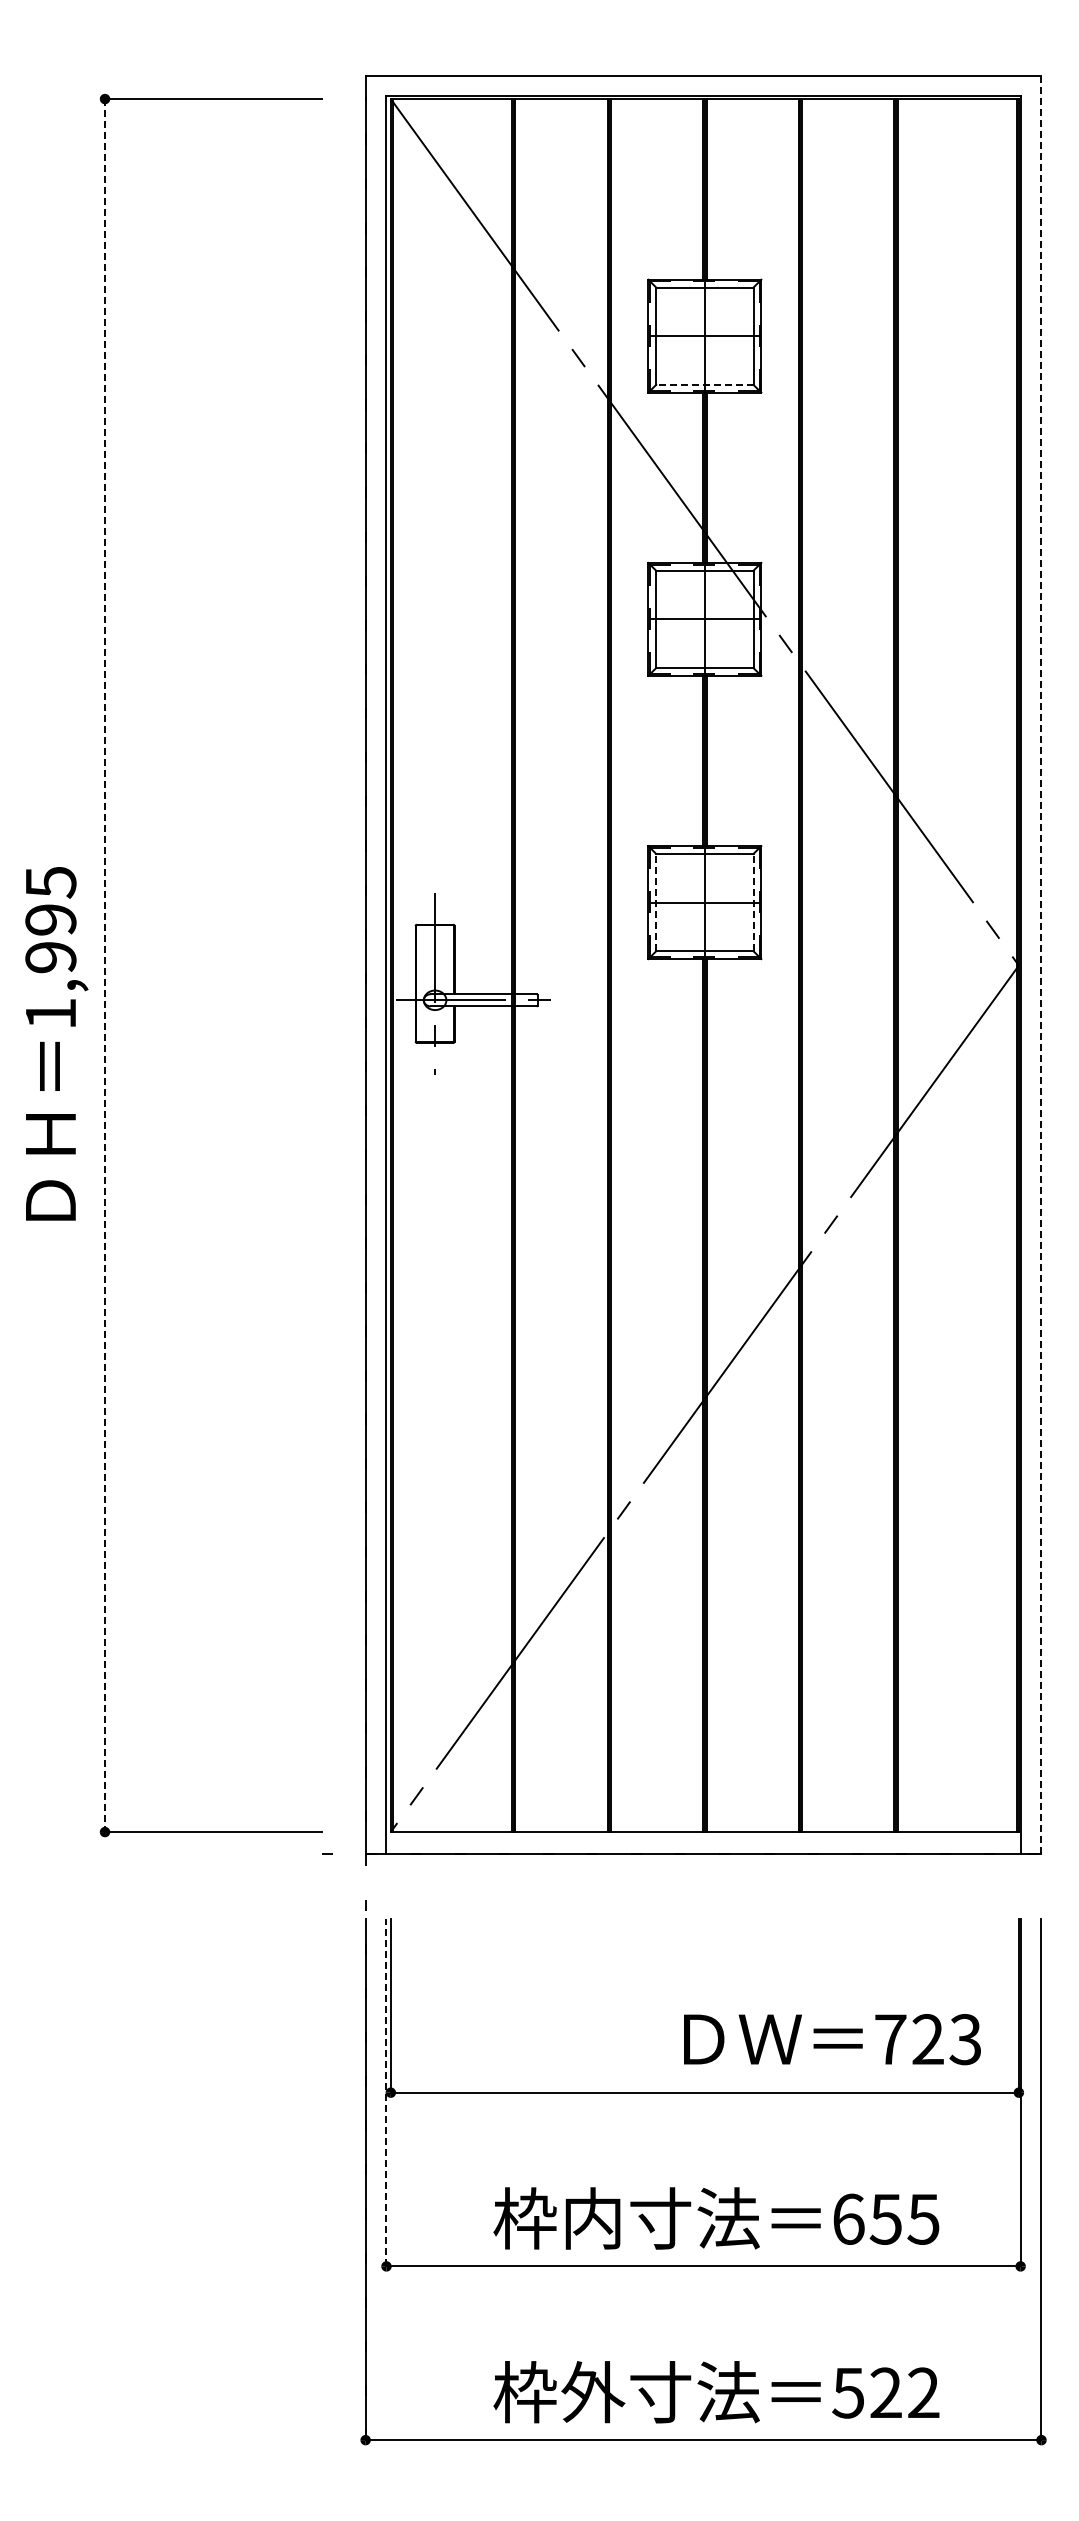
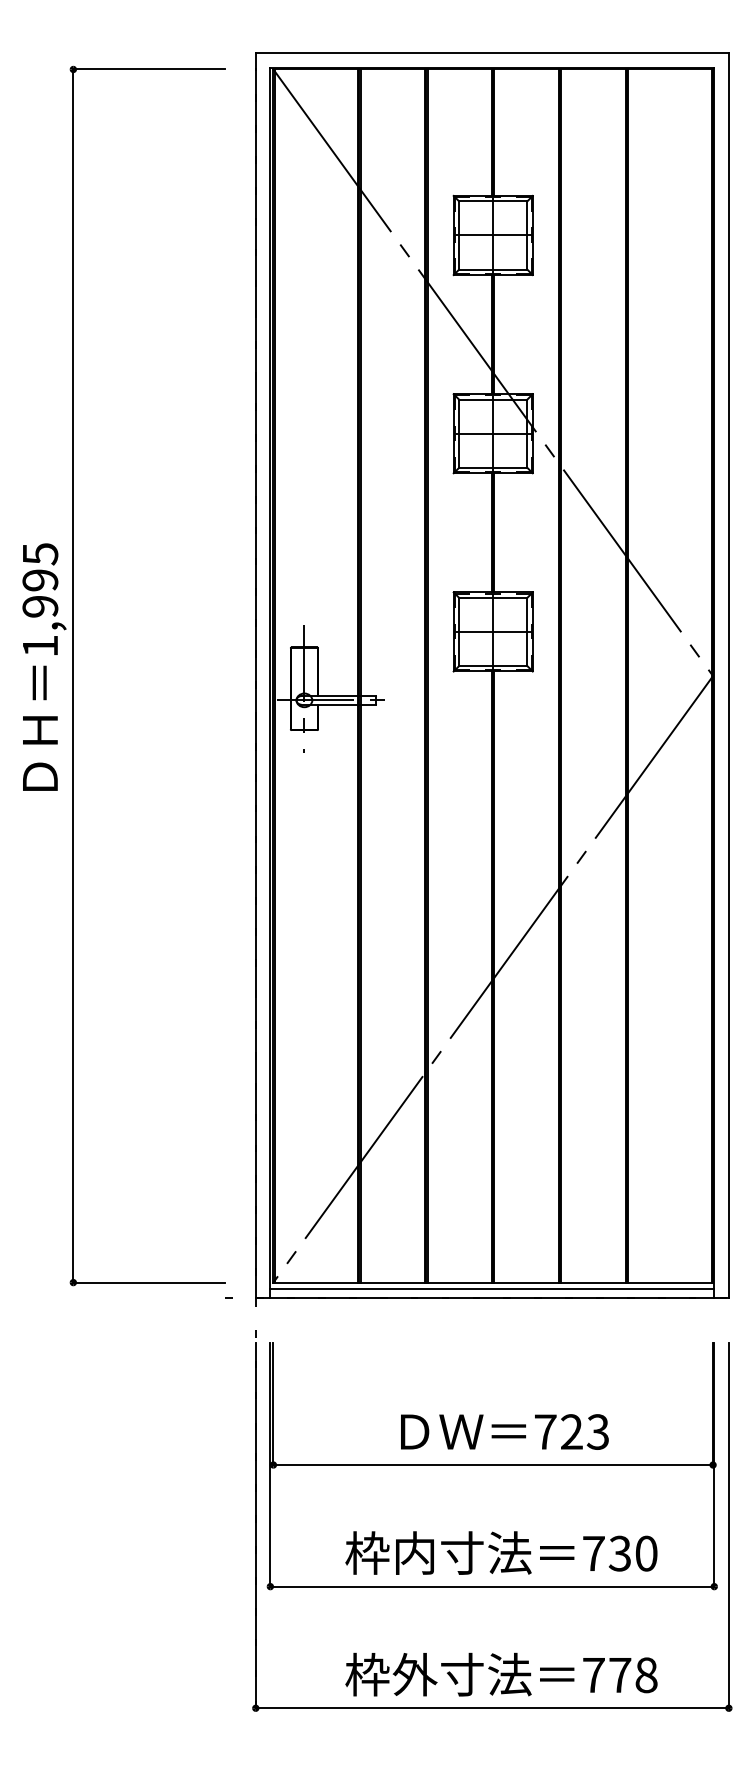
line: (704, 384) -> (493, 269), dashed -> solid
line: (656, 902) -> (459, 631), dashed -> solid
line: (753, 902) -> (527, 631), dashed -> solid
line: (1041, 964) -> (728, 675), dashed -> solid
line: (105, 965) -> (73, 676), dashed -> solid
text: (56, 1043) -> (44, 666), moved
line: (703, 1840) -> (492, 1288), added
text: (832, 2039) -> (504, 1432), moved
line: (386, 2092) -> (270, 1464), dashed -> solid
text: (886, 2218) -> (620, 1553), 655 -> 730
text: (885, 2392) -> (619, 1674), 522 -> 778

